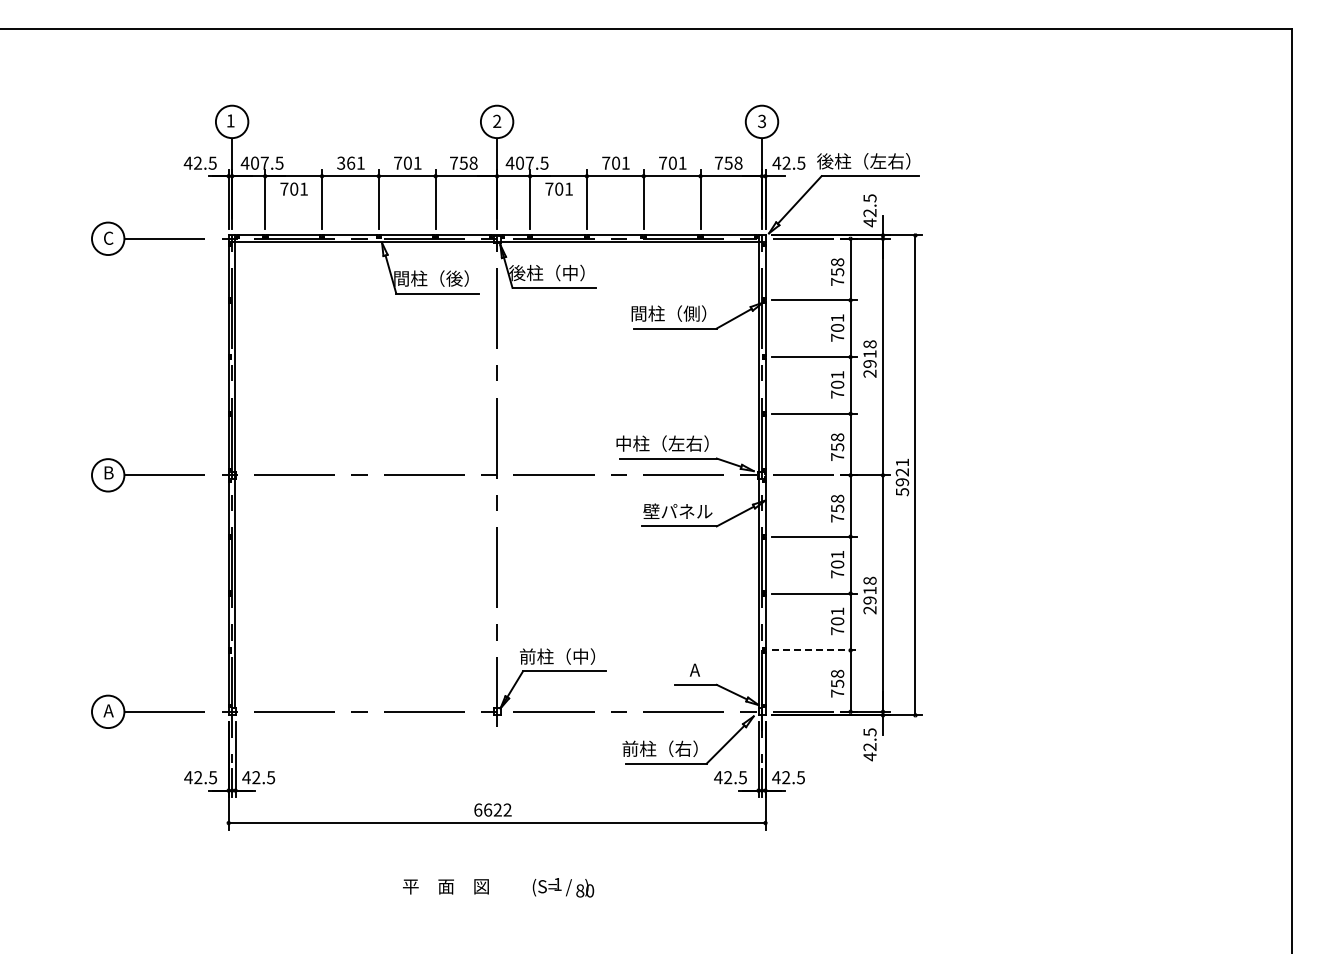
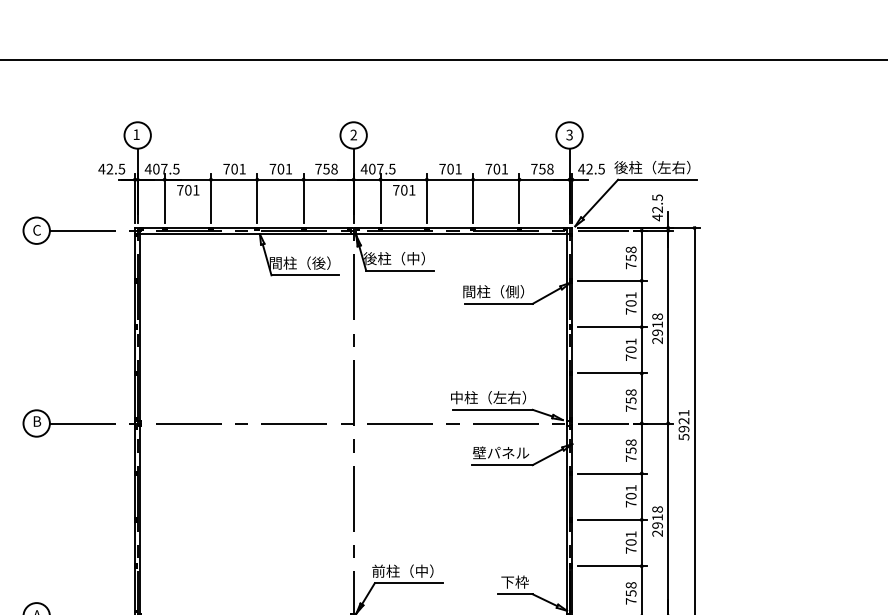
text: (346, 162) -> (230, 168), 361 -> 701
line: (814, 650) -> (612, 566), dashed -> solid
text: (694, 669) -> (514, 581), A -> 下枠

